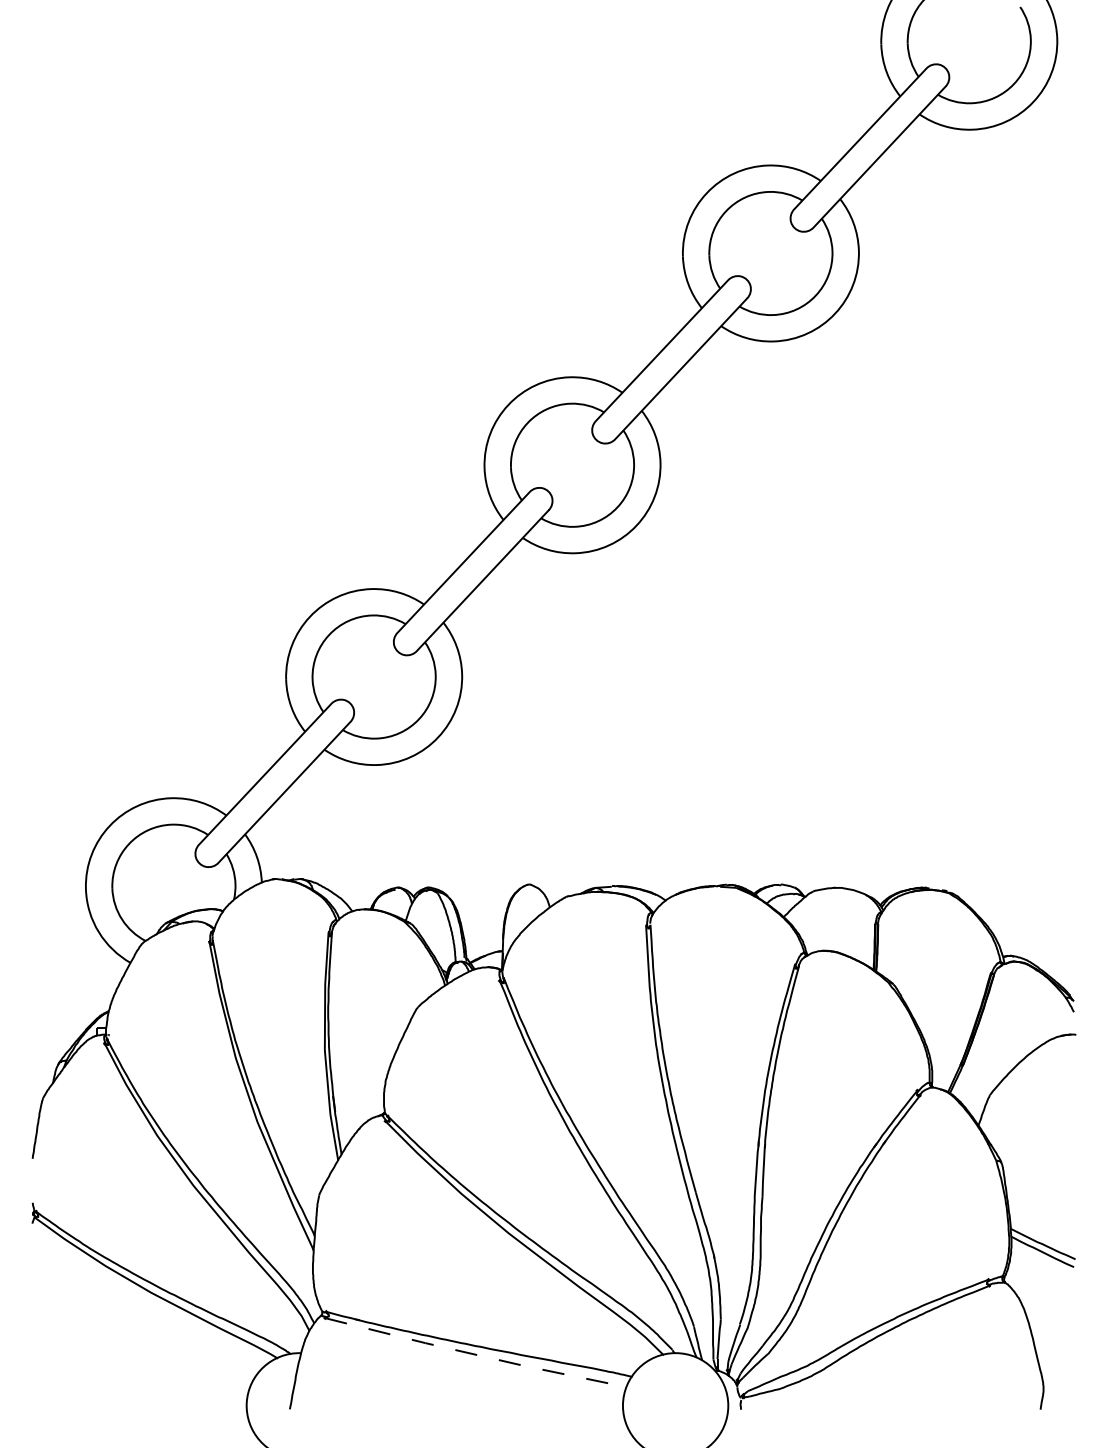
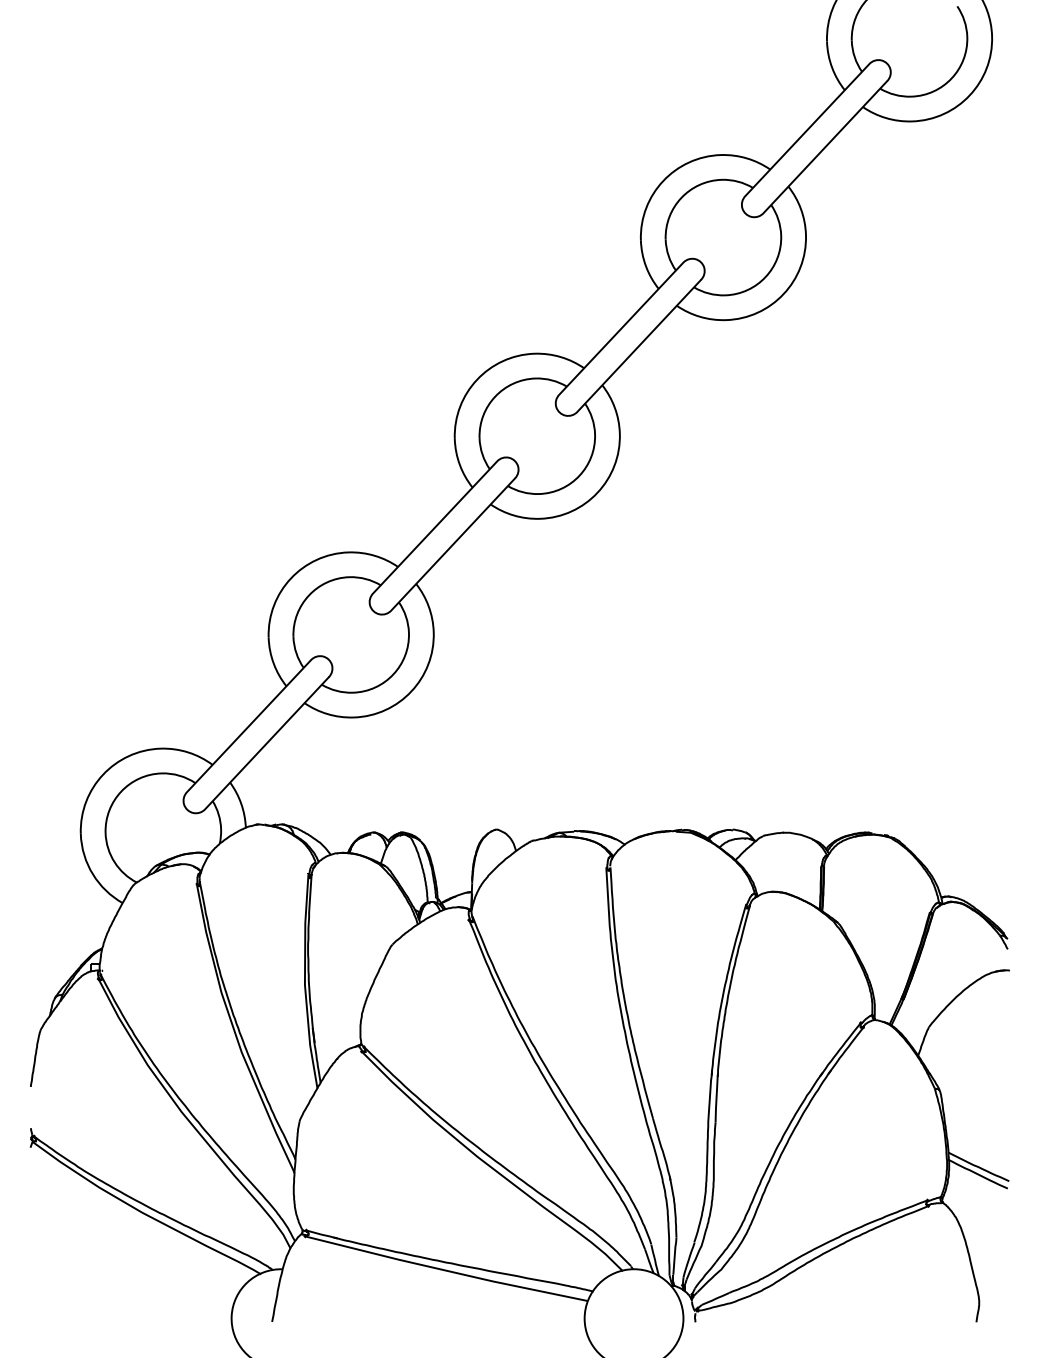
line: (475, 1354) -> (446, 1270), dashed -> solid

